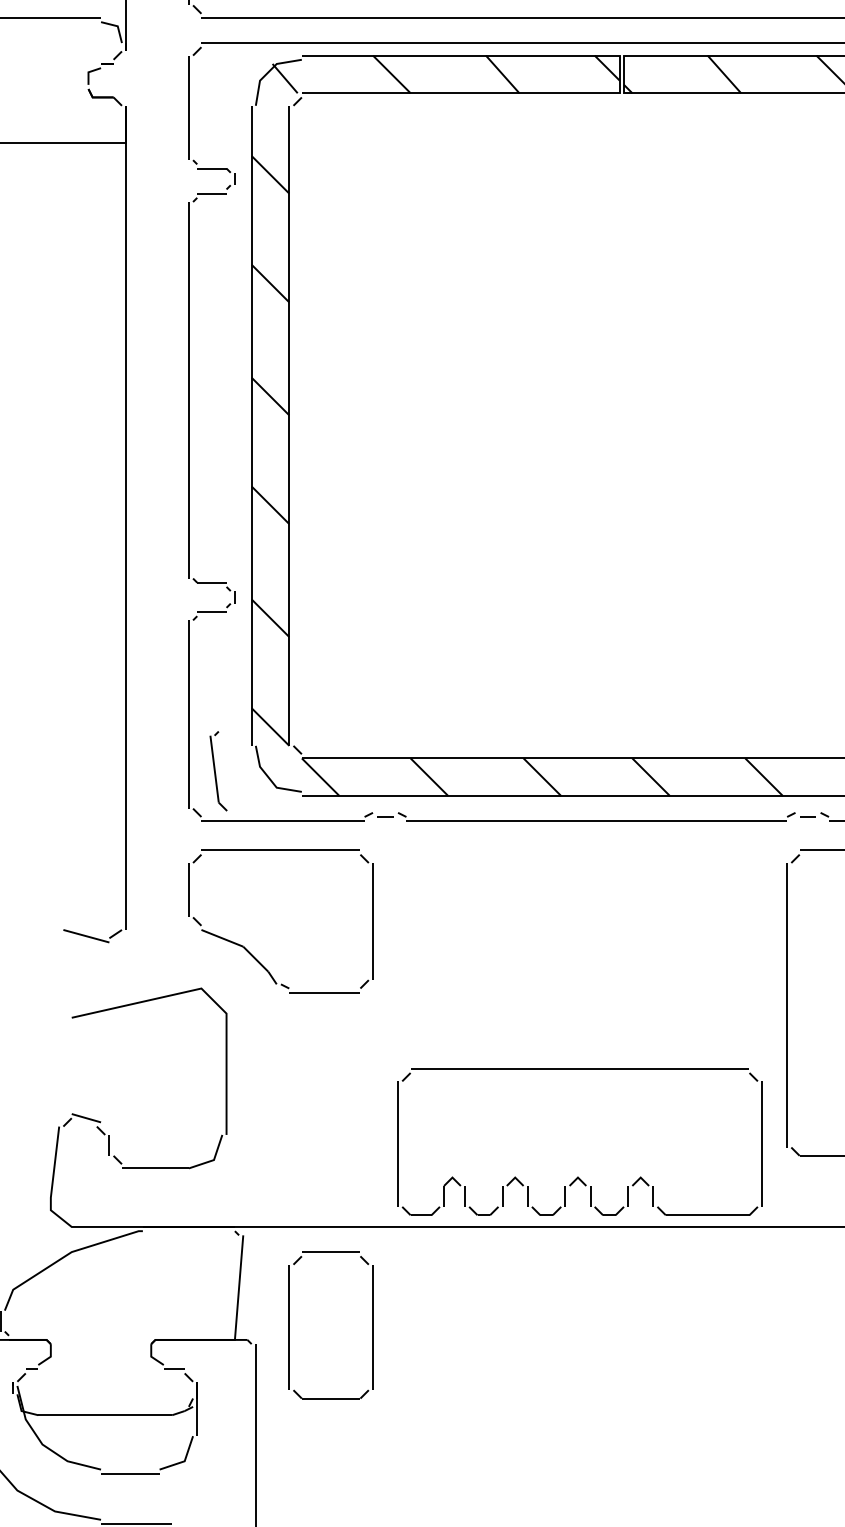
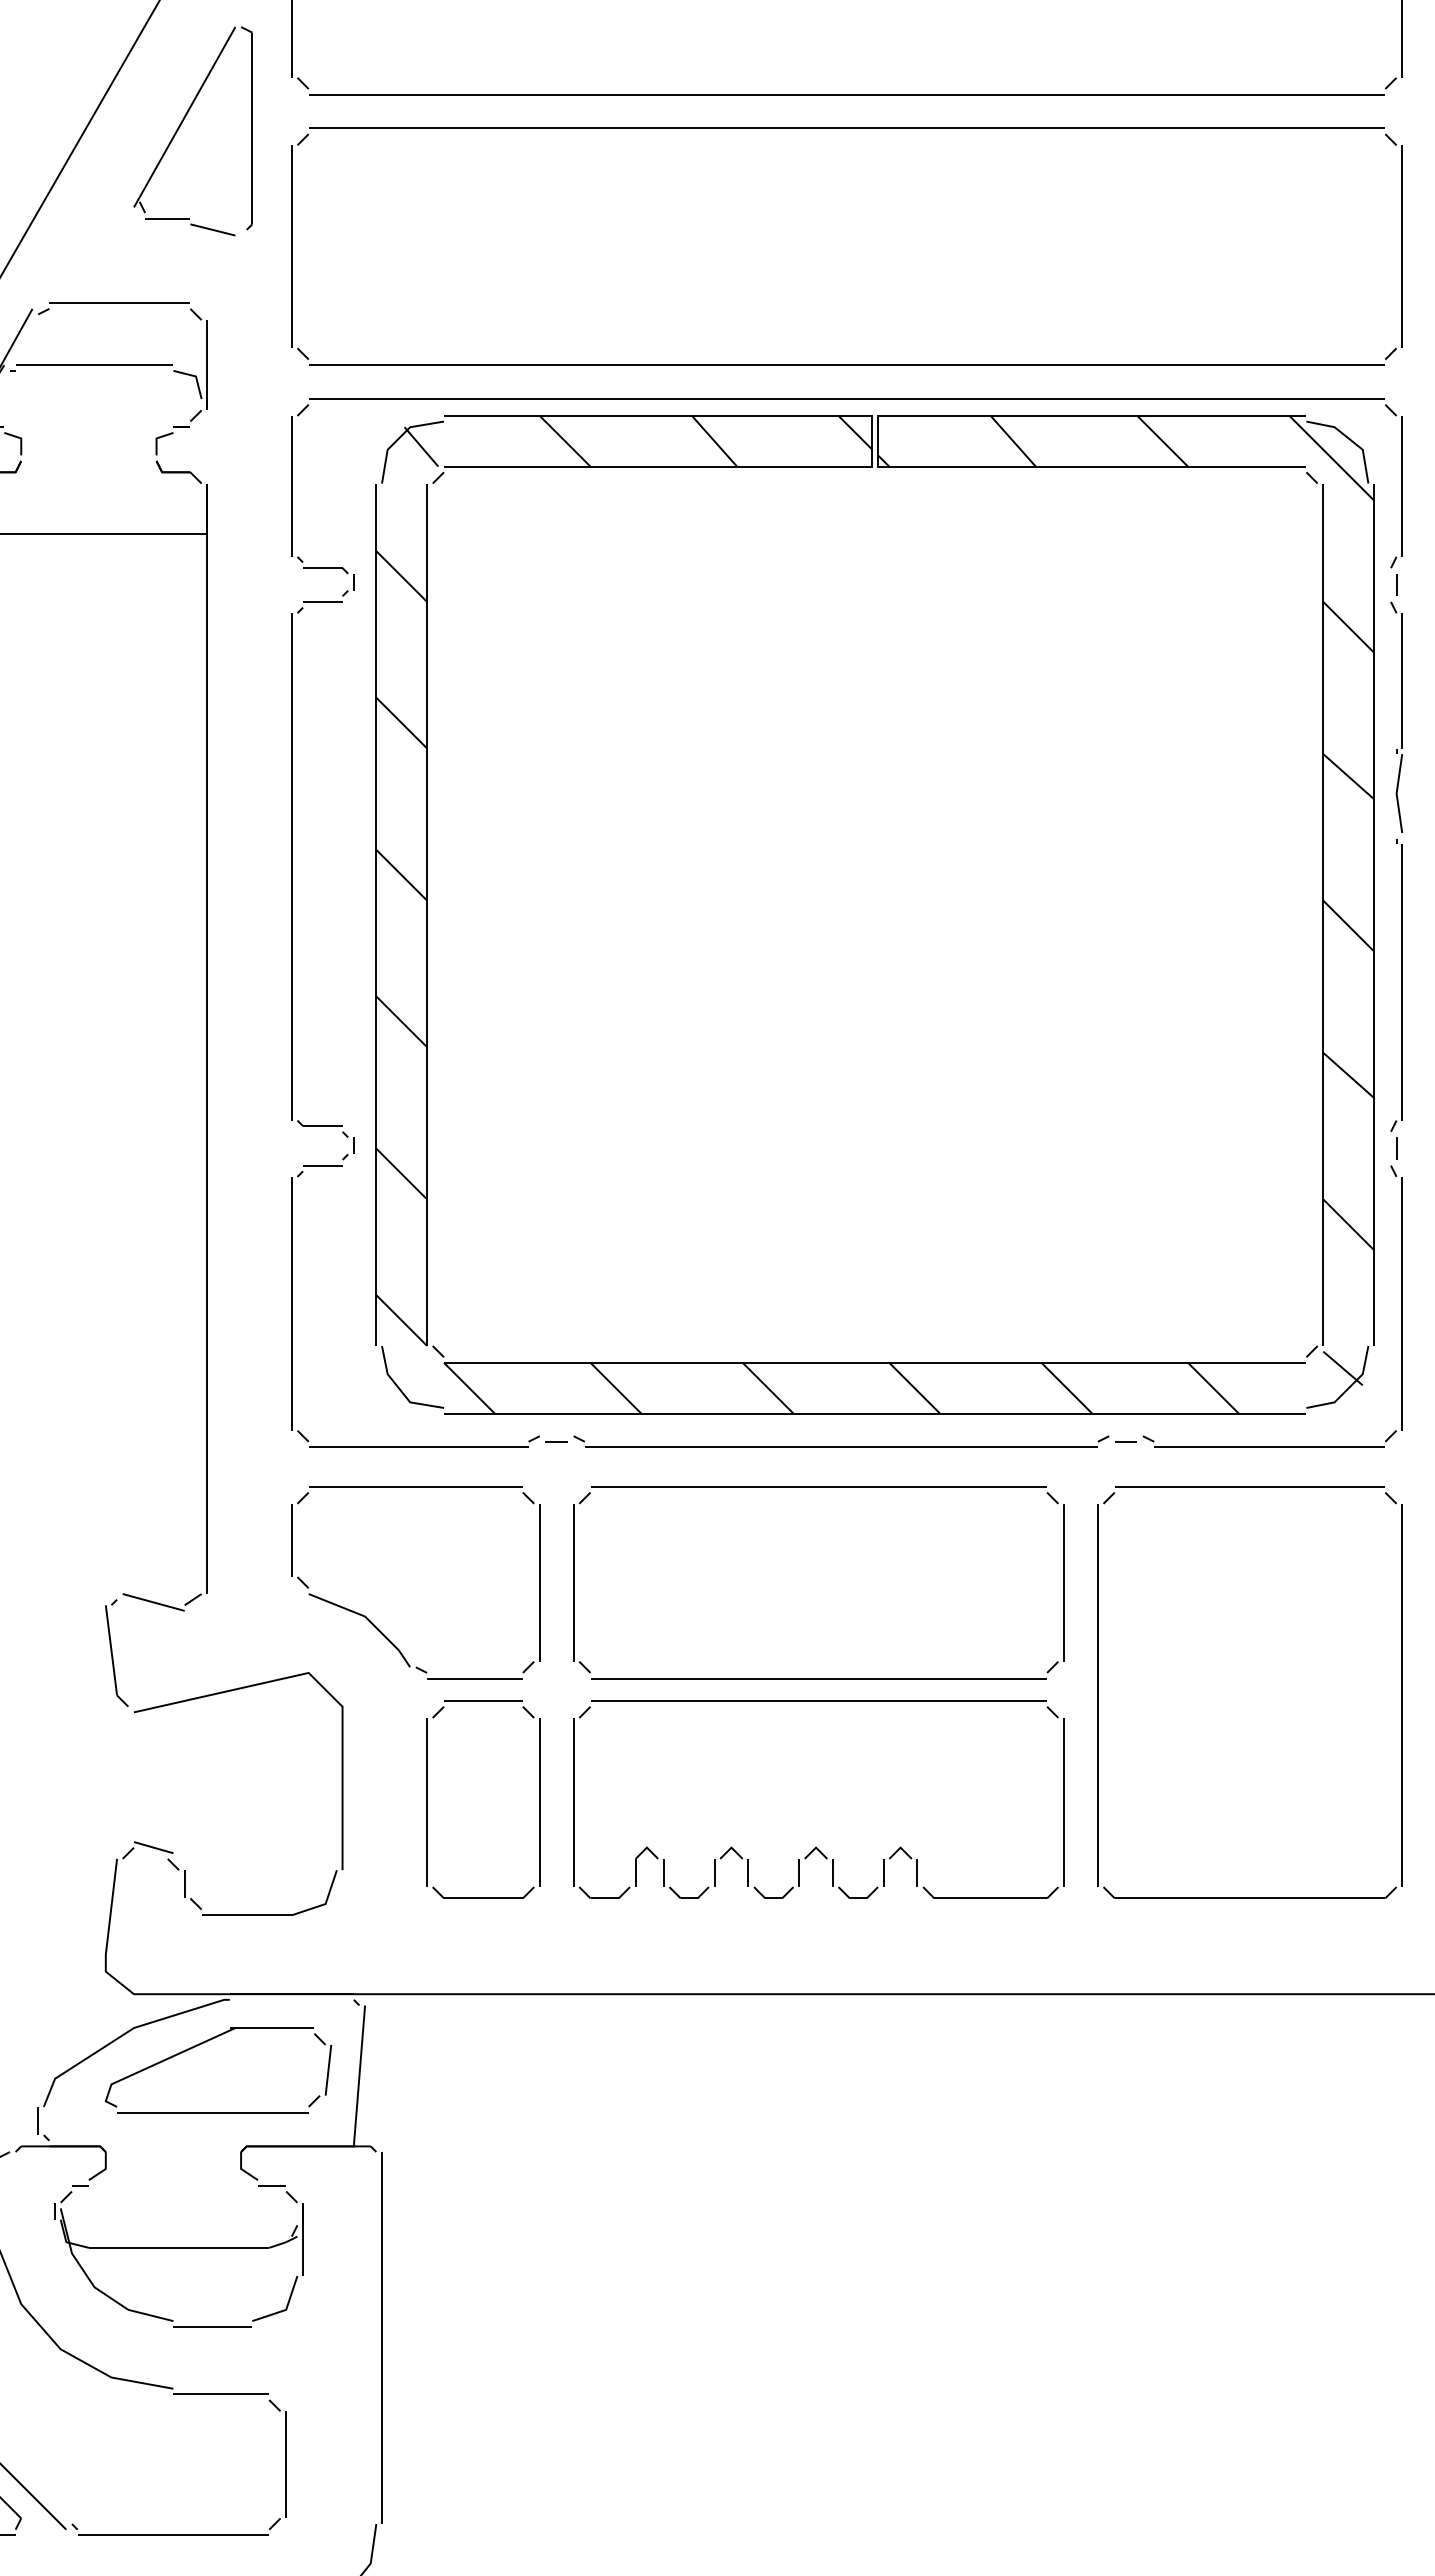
part: (218, 771) -> (116, 1653), moved
part: (579, 850) -> (818, 1487), added
part: (578, 1176) -> (816, 1846), moved
part: (124, 1263) -> (204, 2043), added
part: (289, 1325) -> (427, 1799), moved

